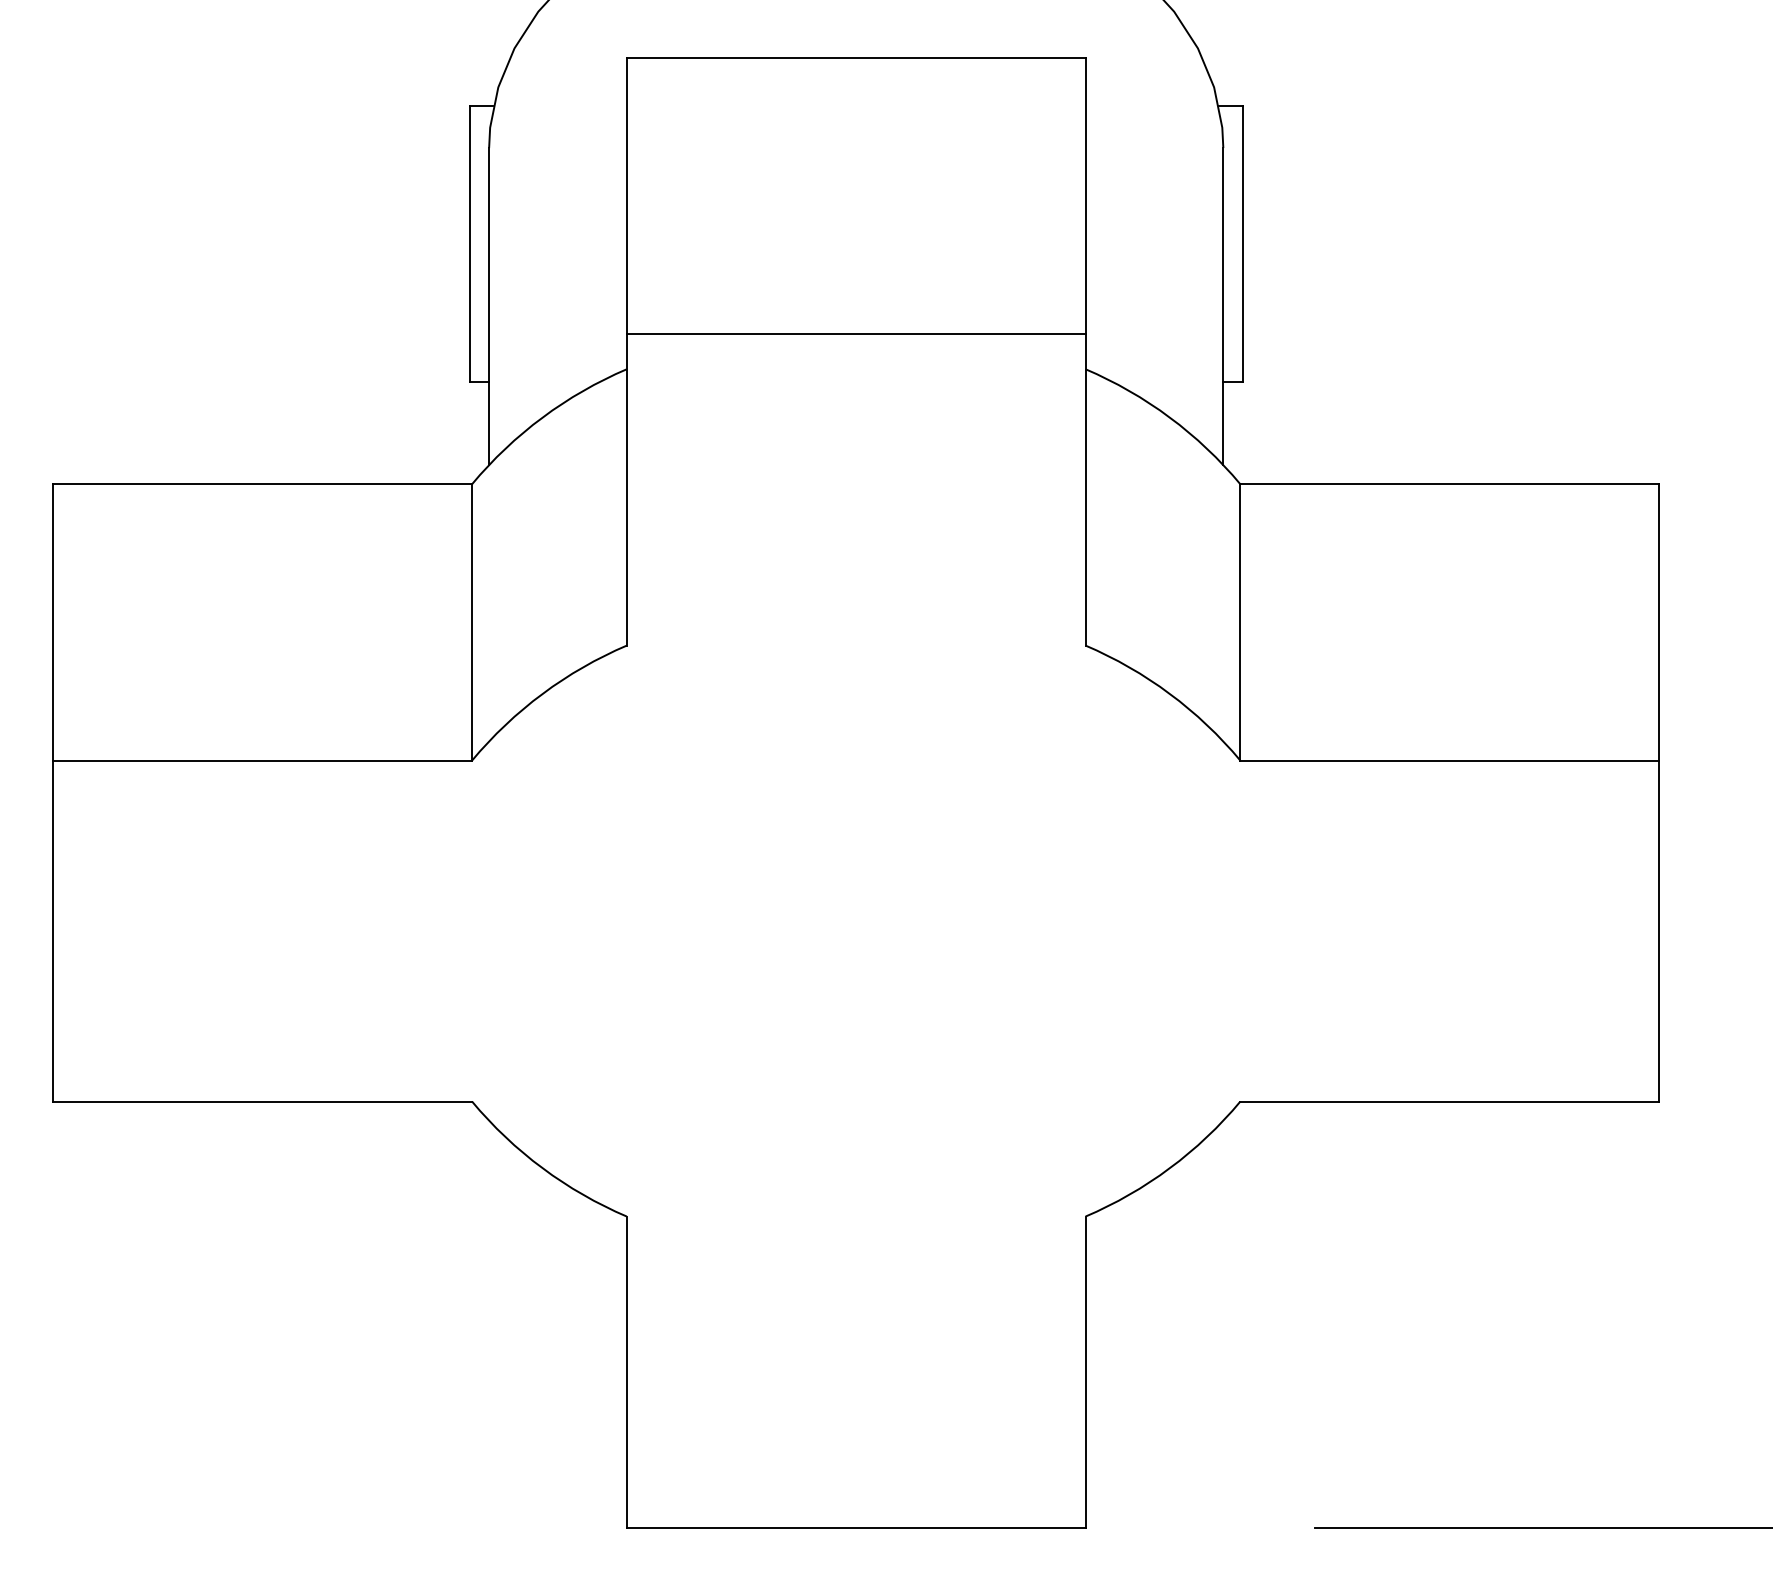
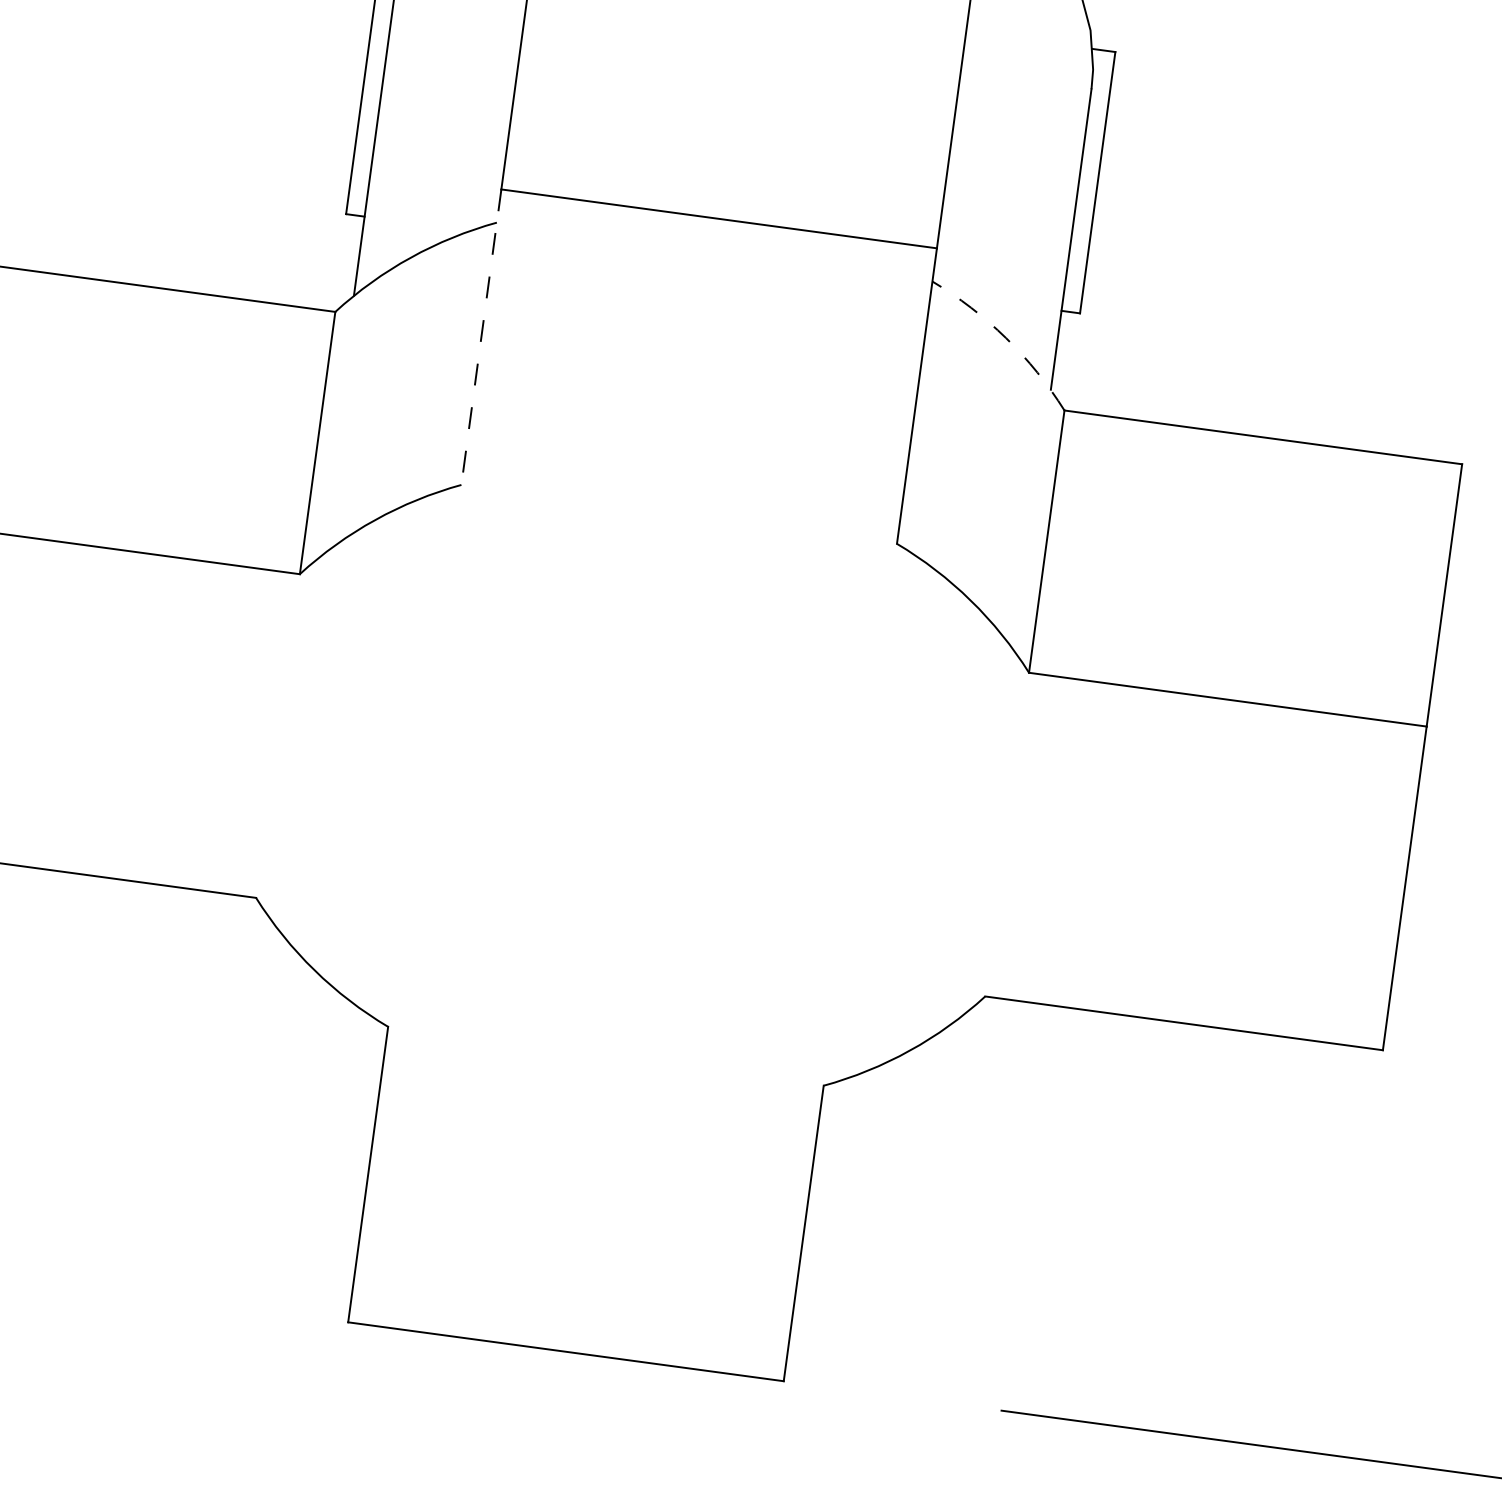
arc: (1169, 417) -> (1005, 338), solid -> dashed
line: (626, 489) -> (481, 336), solid -> dashed

